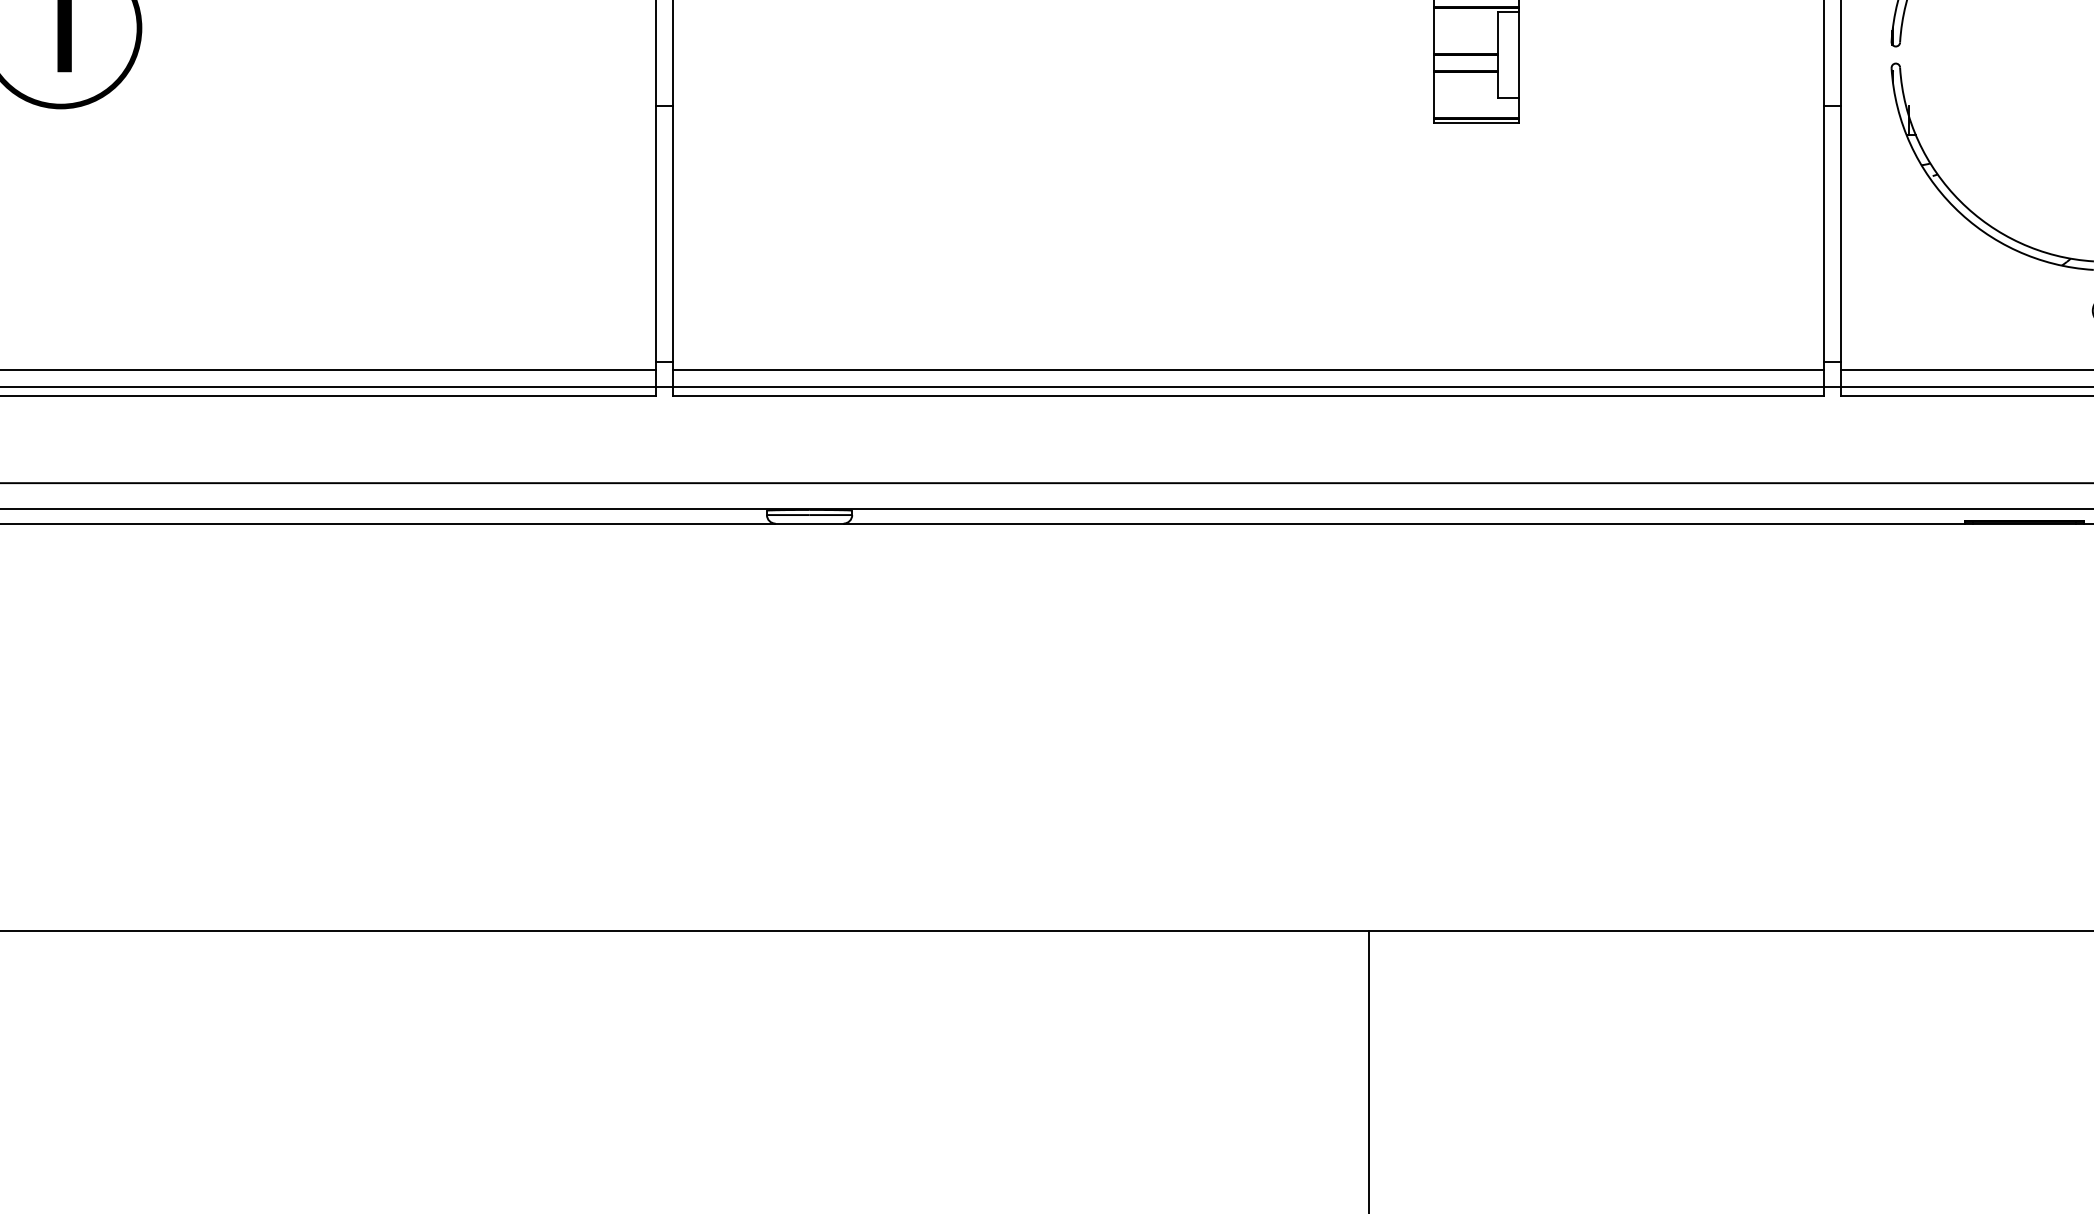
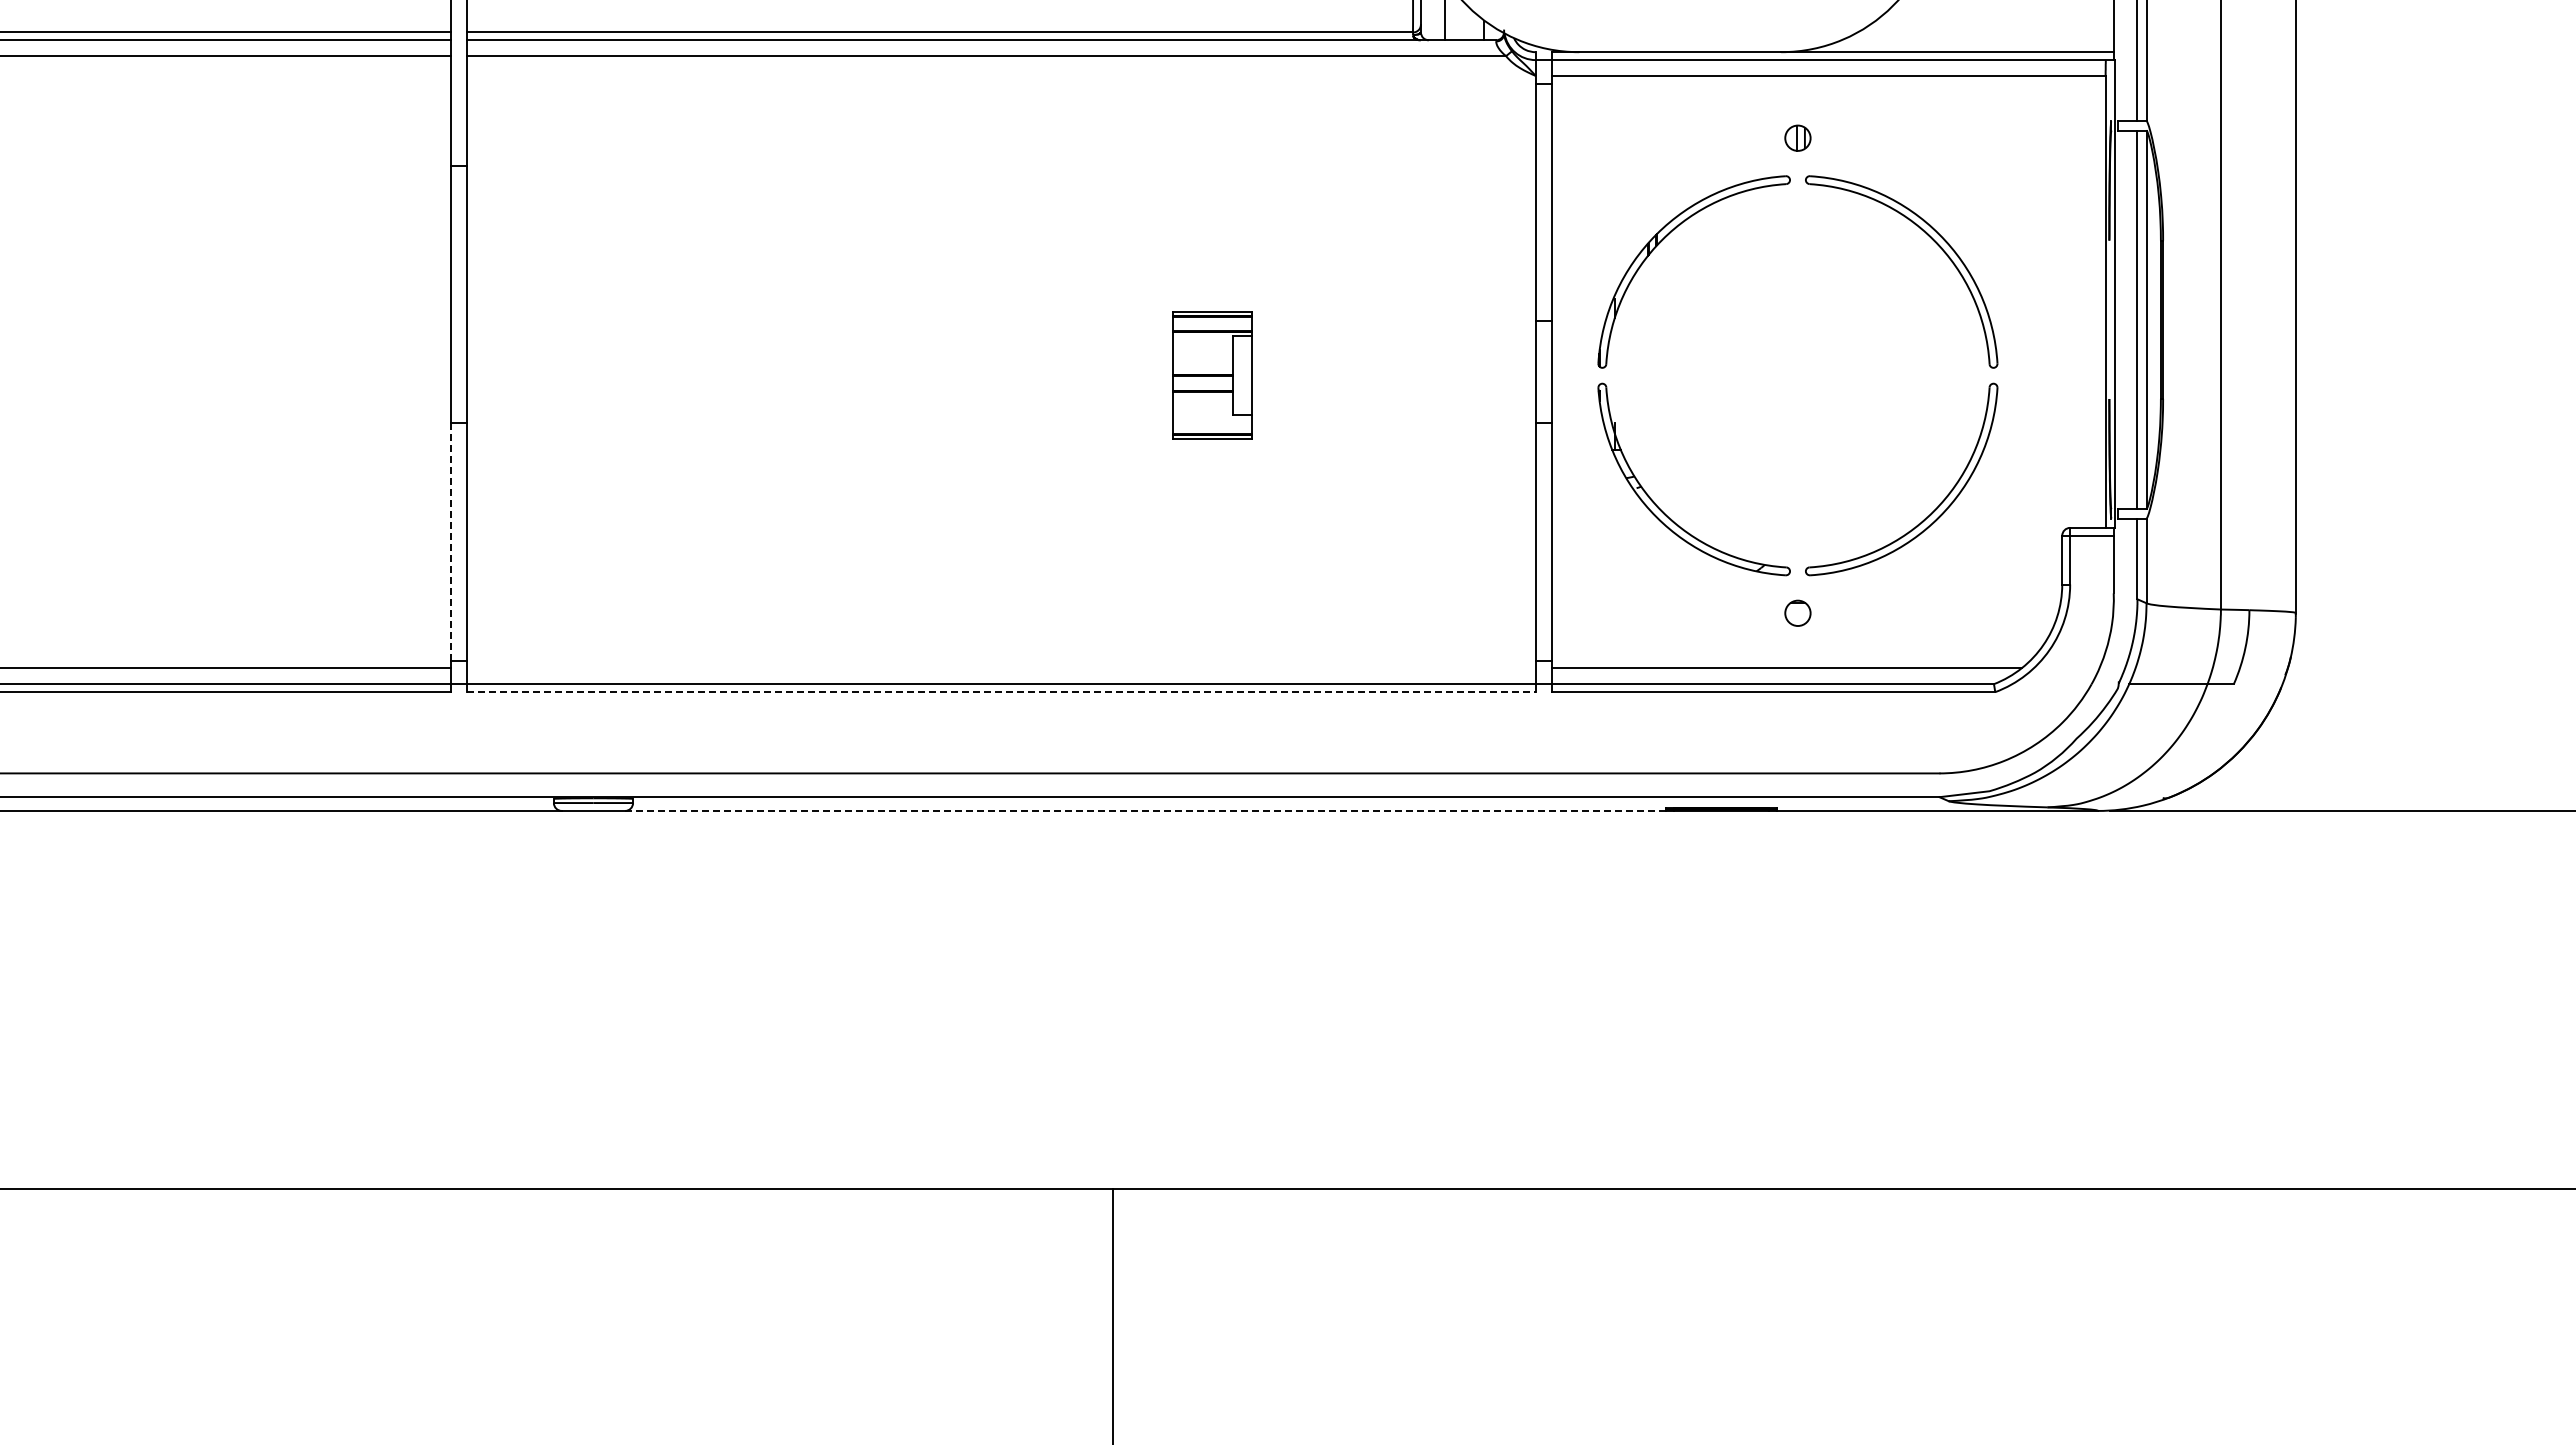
line: (655, 233) -> (450, 541), solid -> dashed
line: (1247, 370) -> (1000, 668), removed
line: (1248, 396) -> (1001, 692), solid -> dashed
line: (1403, 523) -> (1145, 810), solid -> dashed

